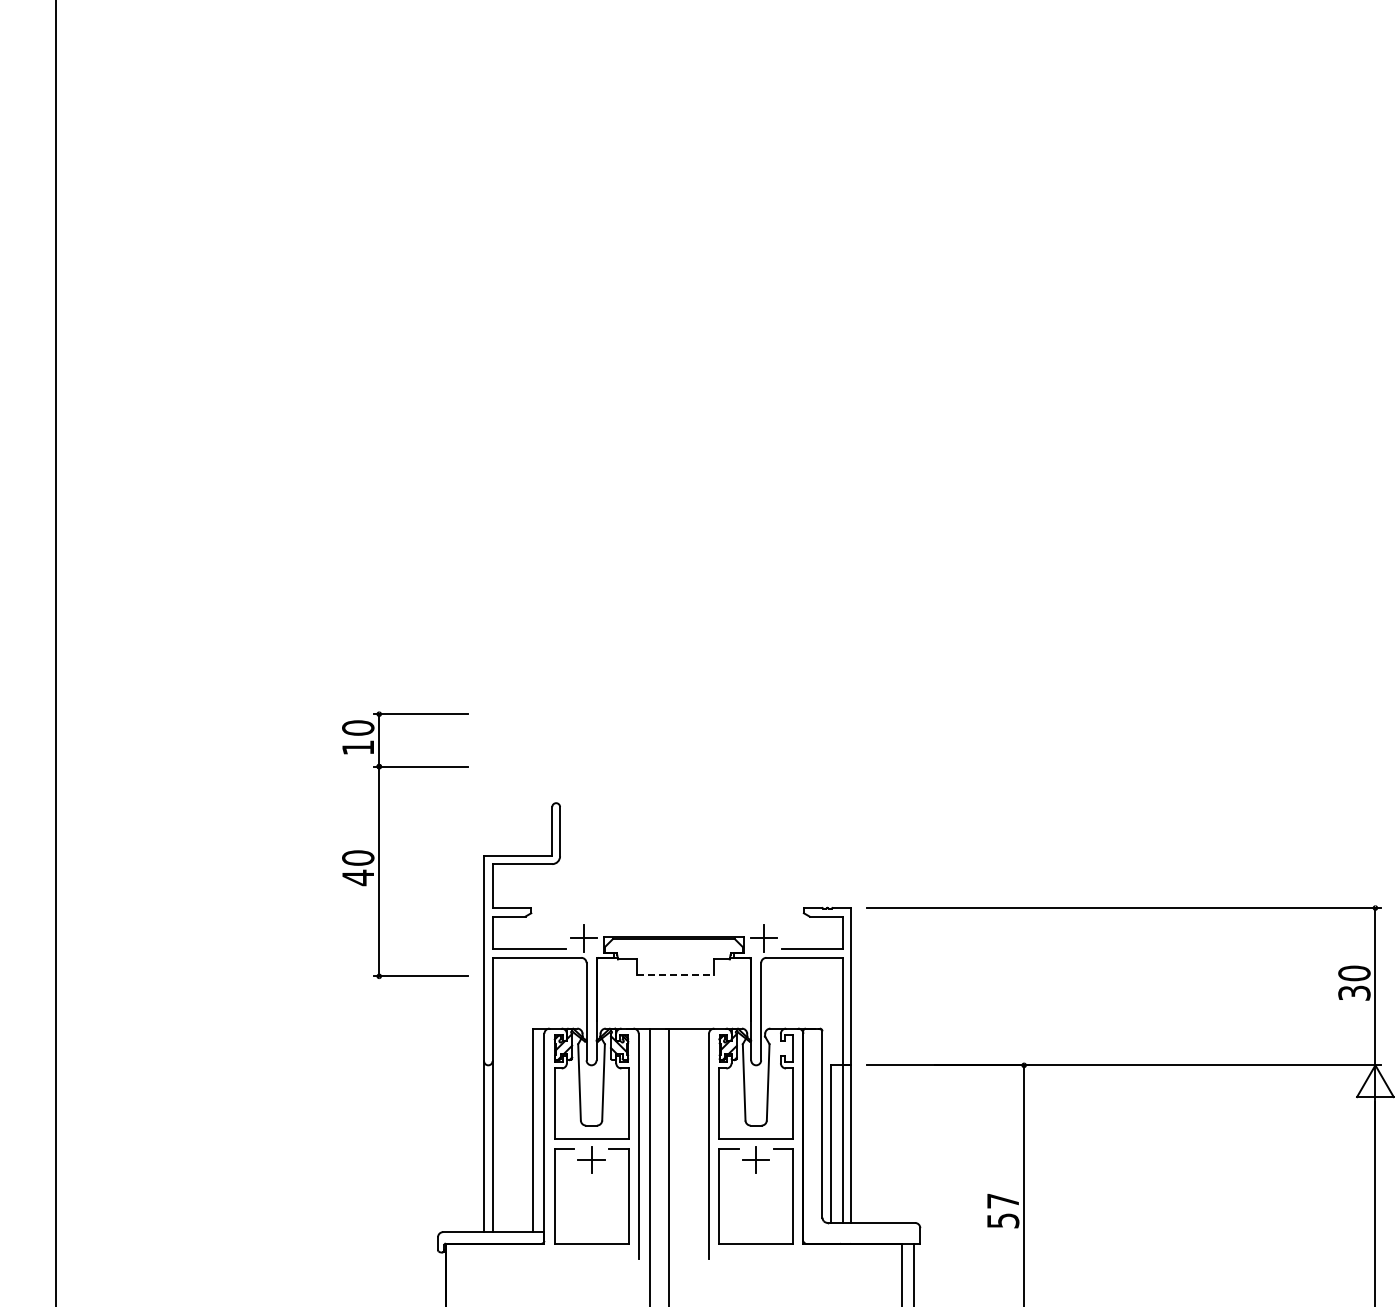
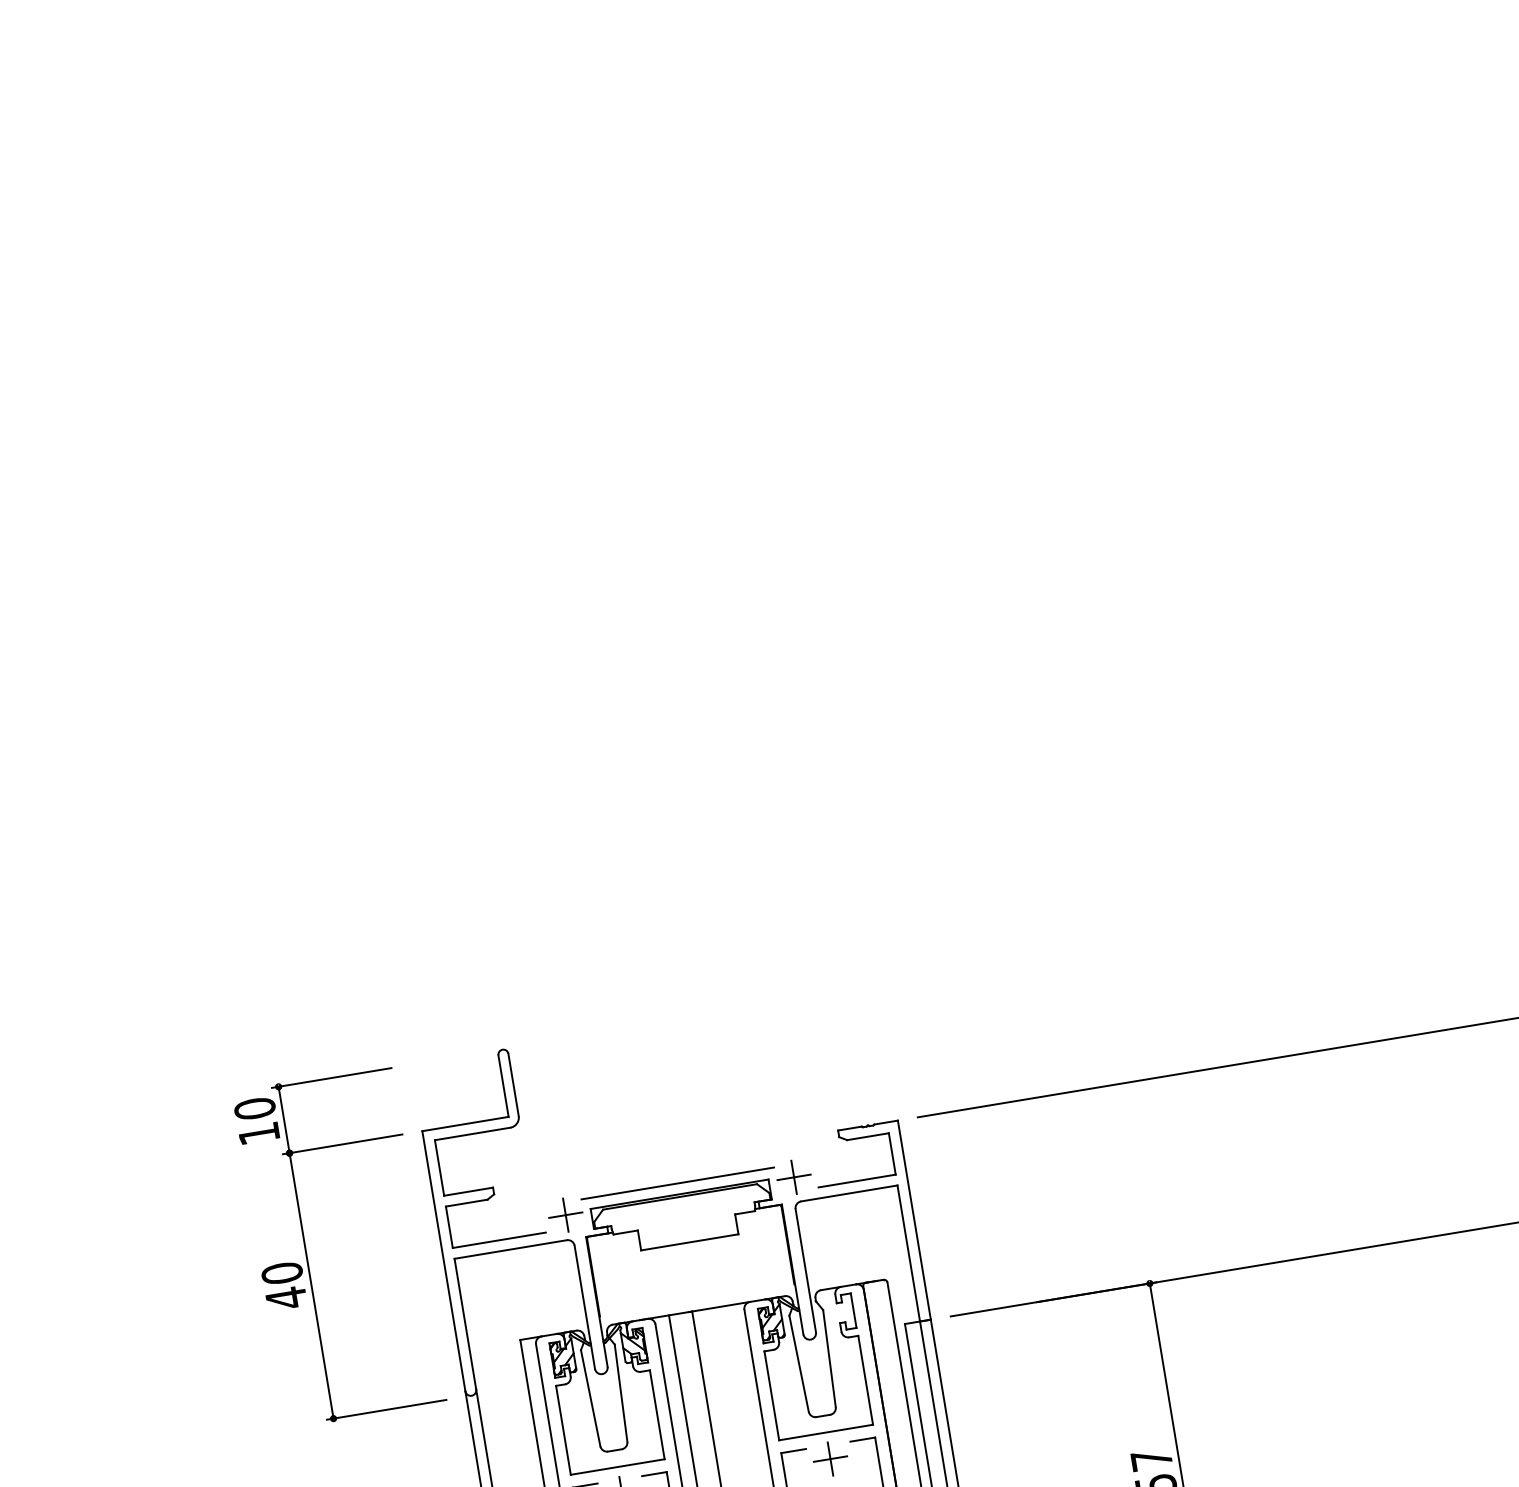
part: (379, 844) -> (306, 1251), moved
line: (673, 928) -> (677, 1183), added
line: (676, 975) -> (691, 1242), dashed -> solid

